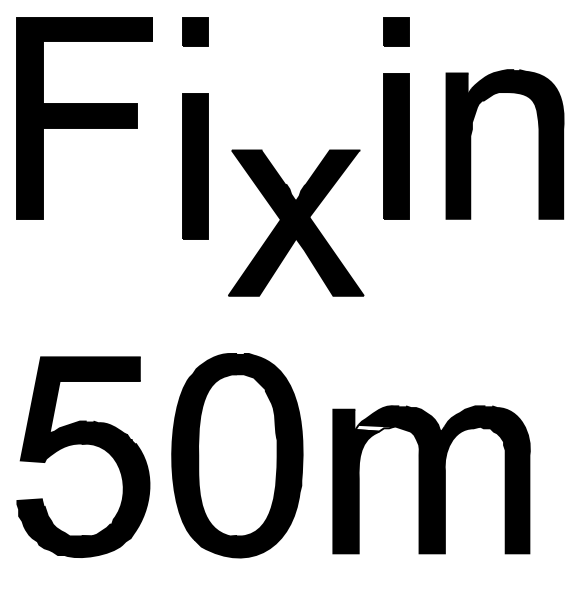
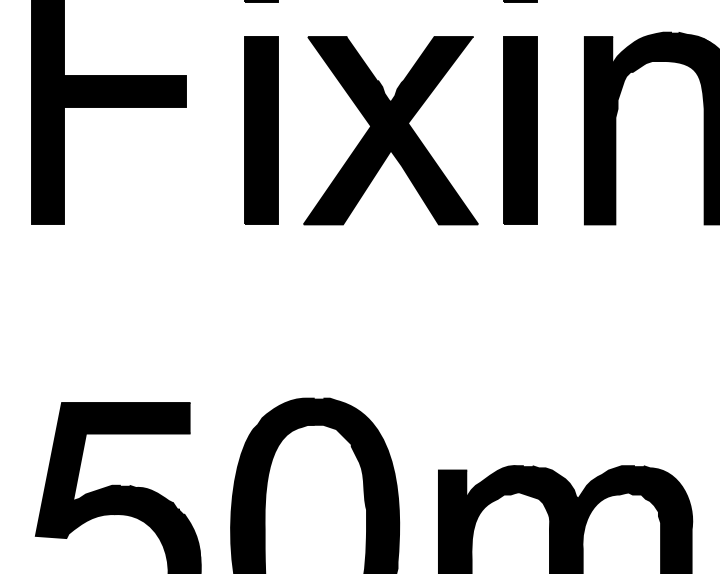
part: (195, 166) -> (261, 131), moved
part: (296, 222) -> (391, 129), moved
fill: (374, 427) -> (491, 493), added

